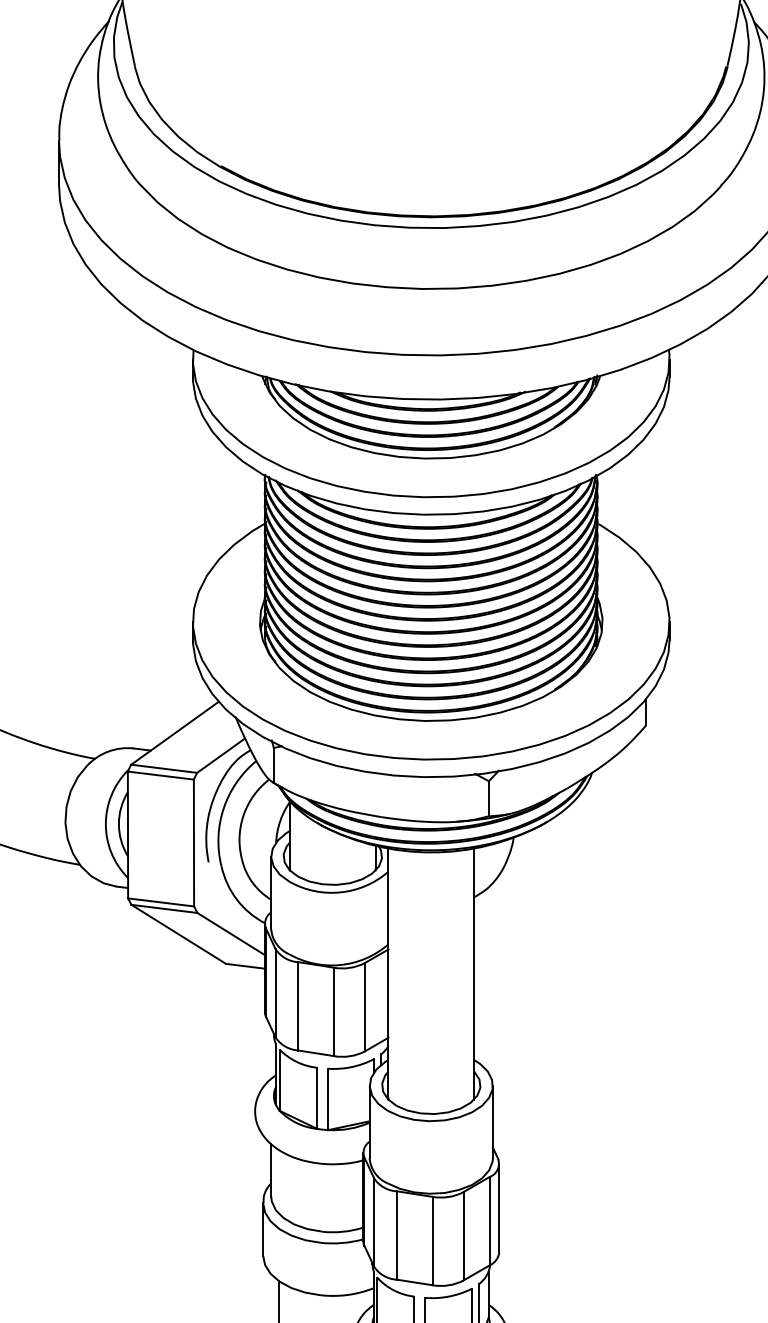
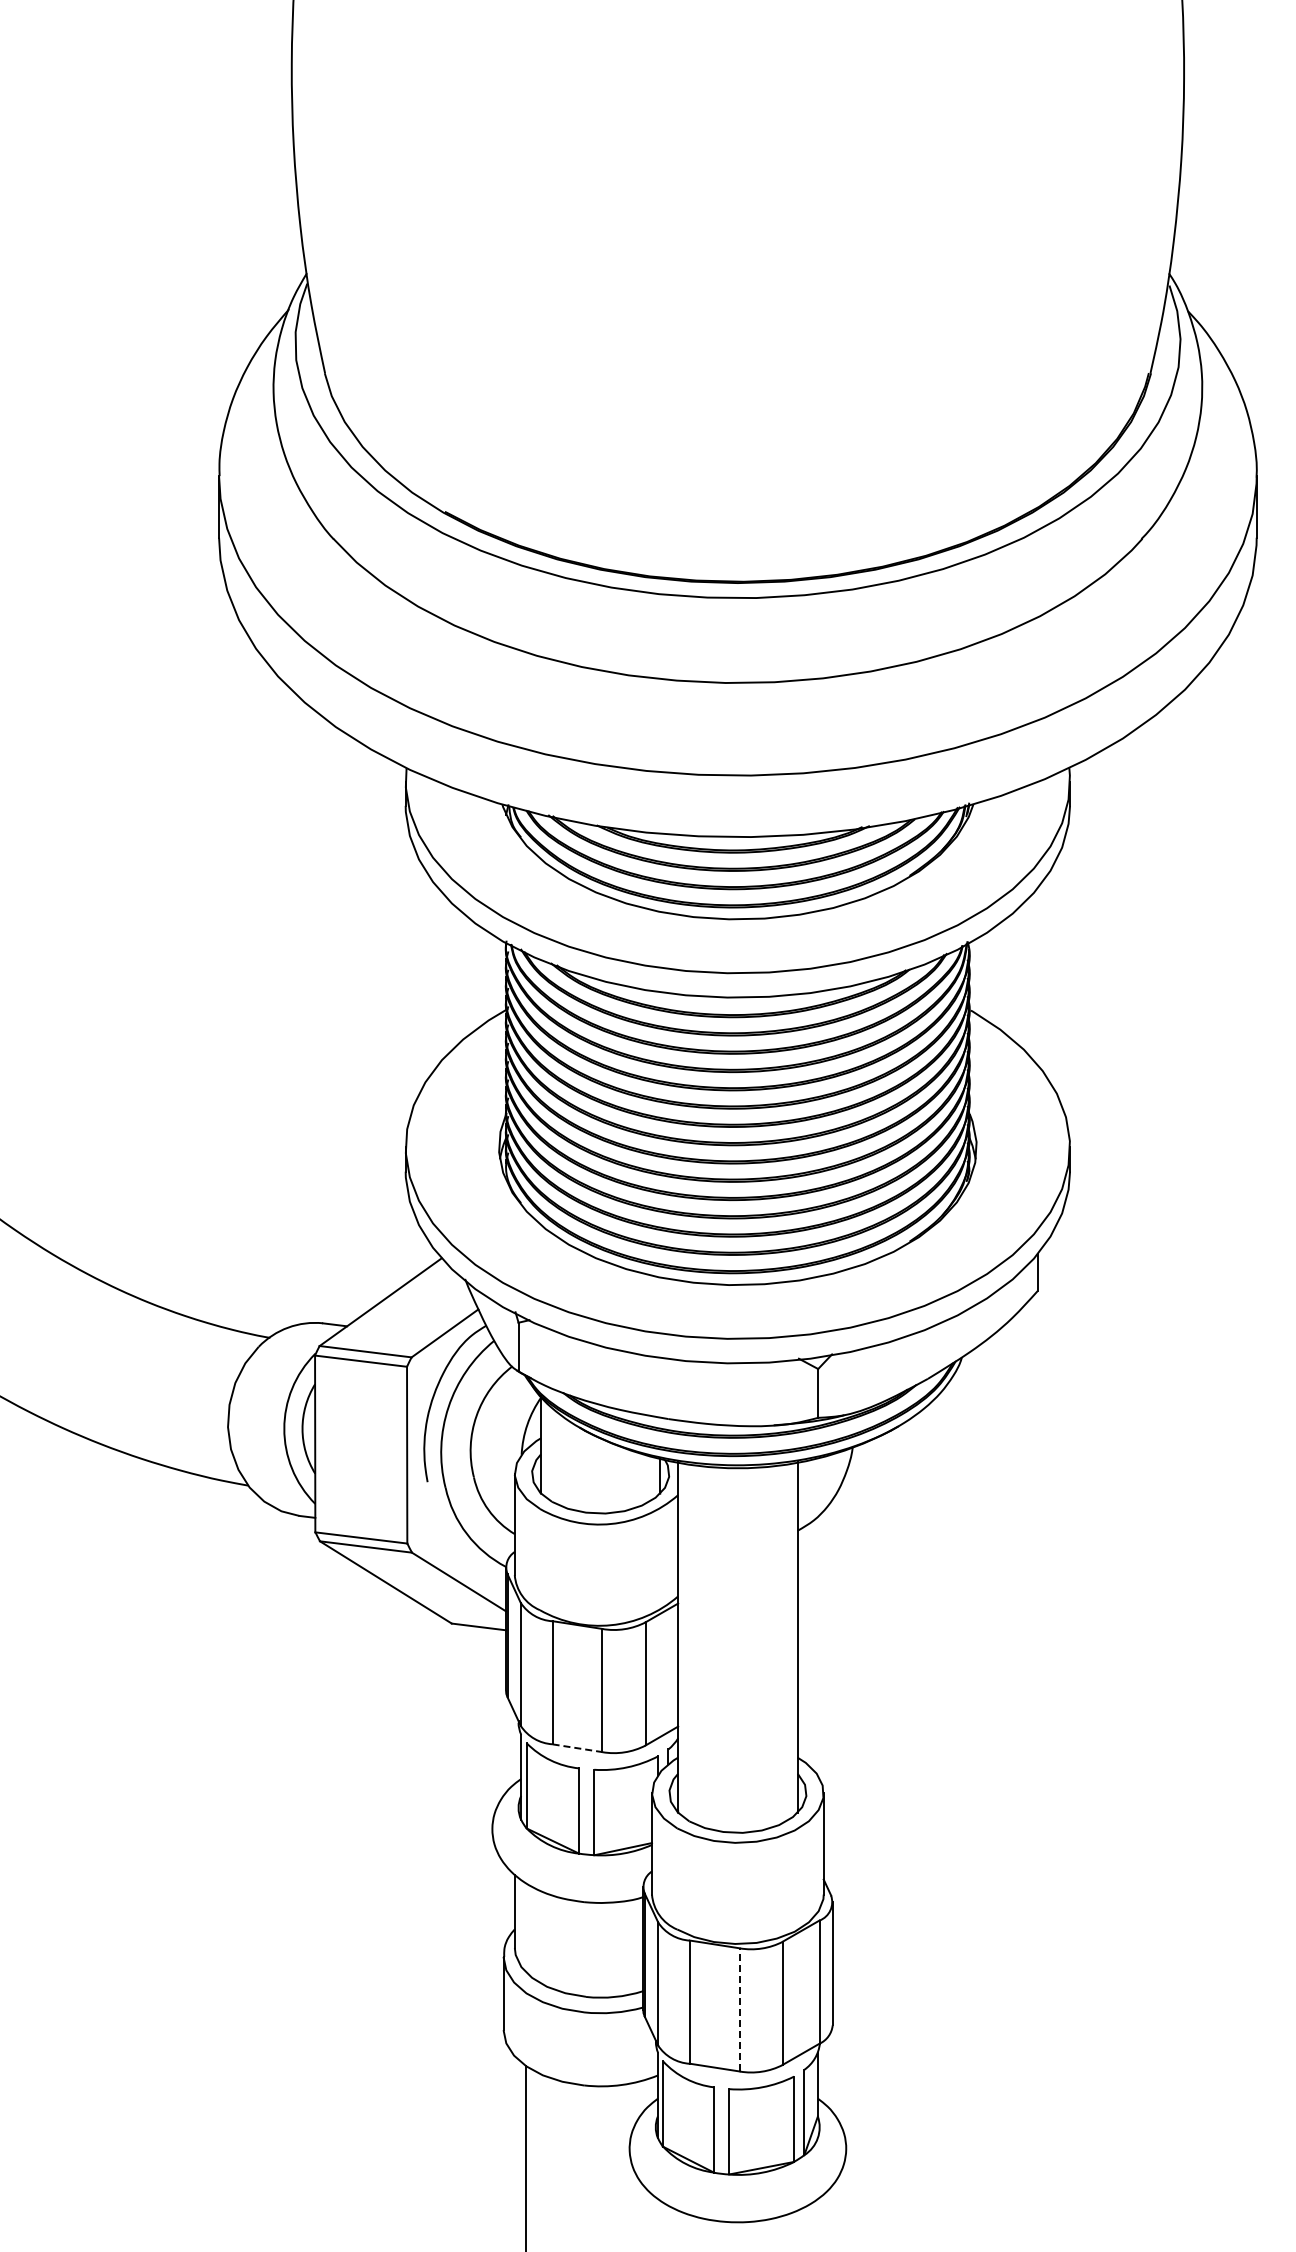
line: (316, 1053) -> (578, 1748), solid -> dashed
line: (432, 1240) -> (739, 2009), solid -> dashed

